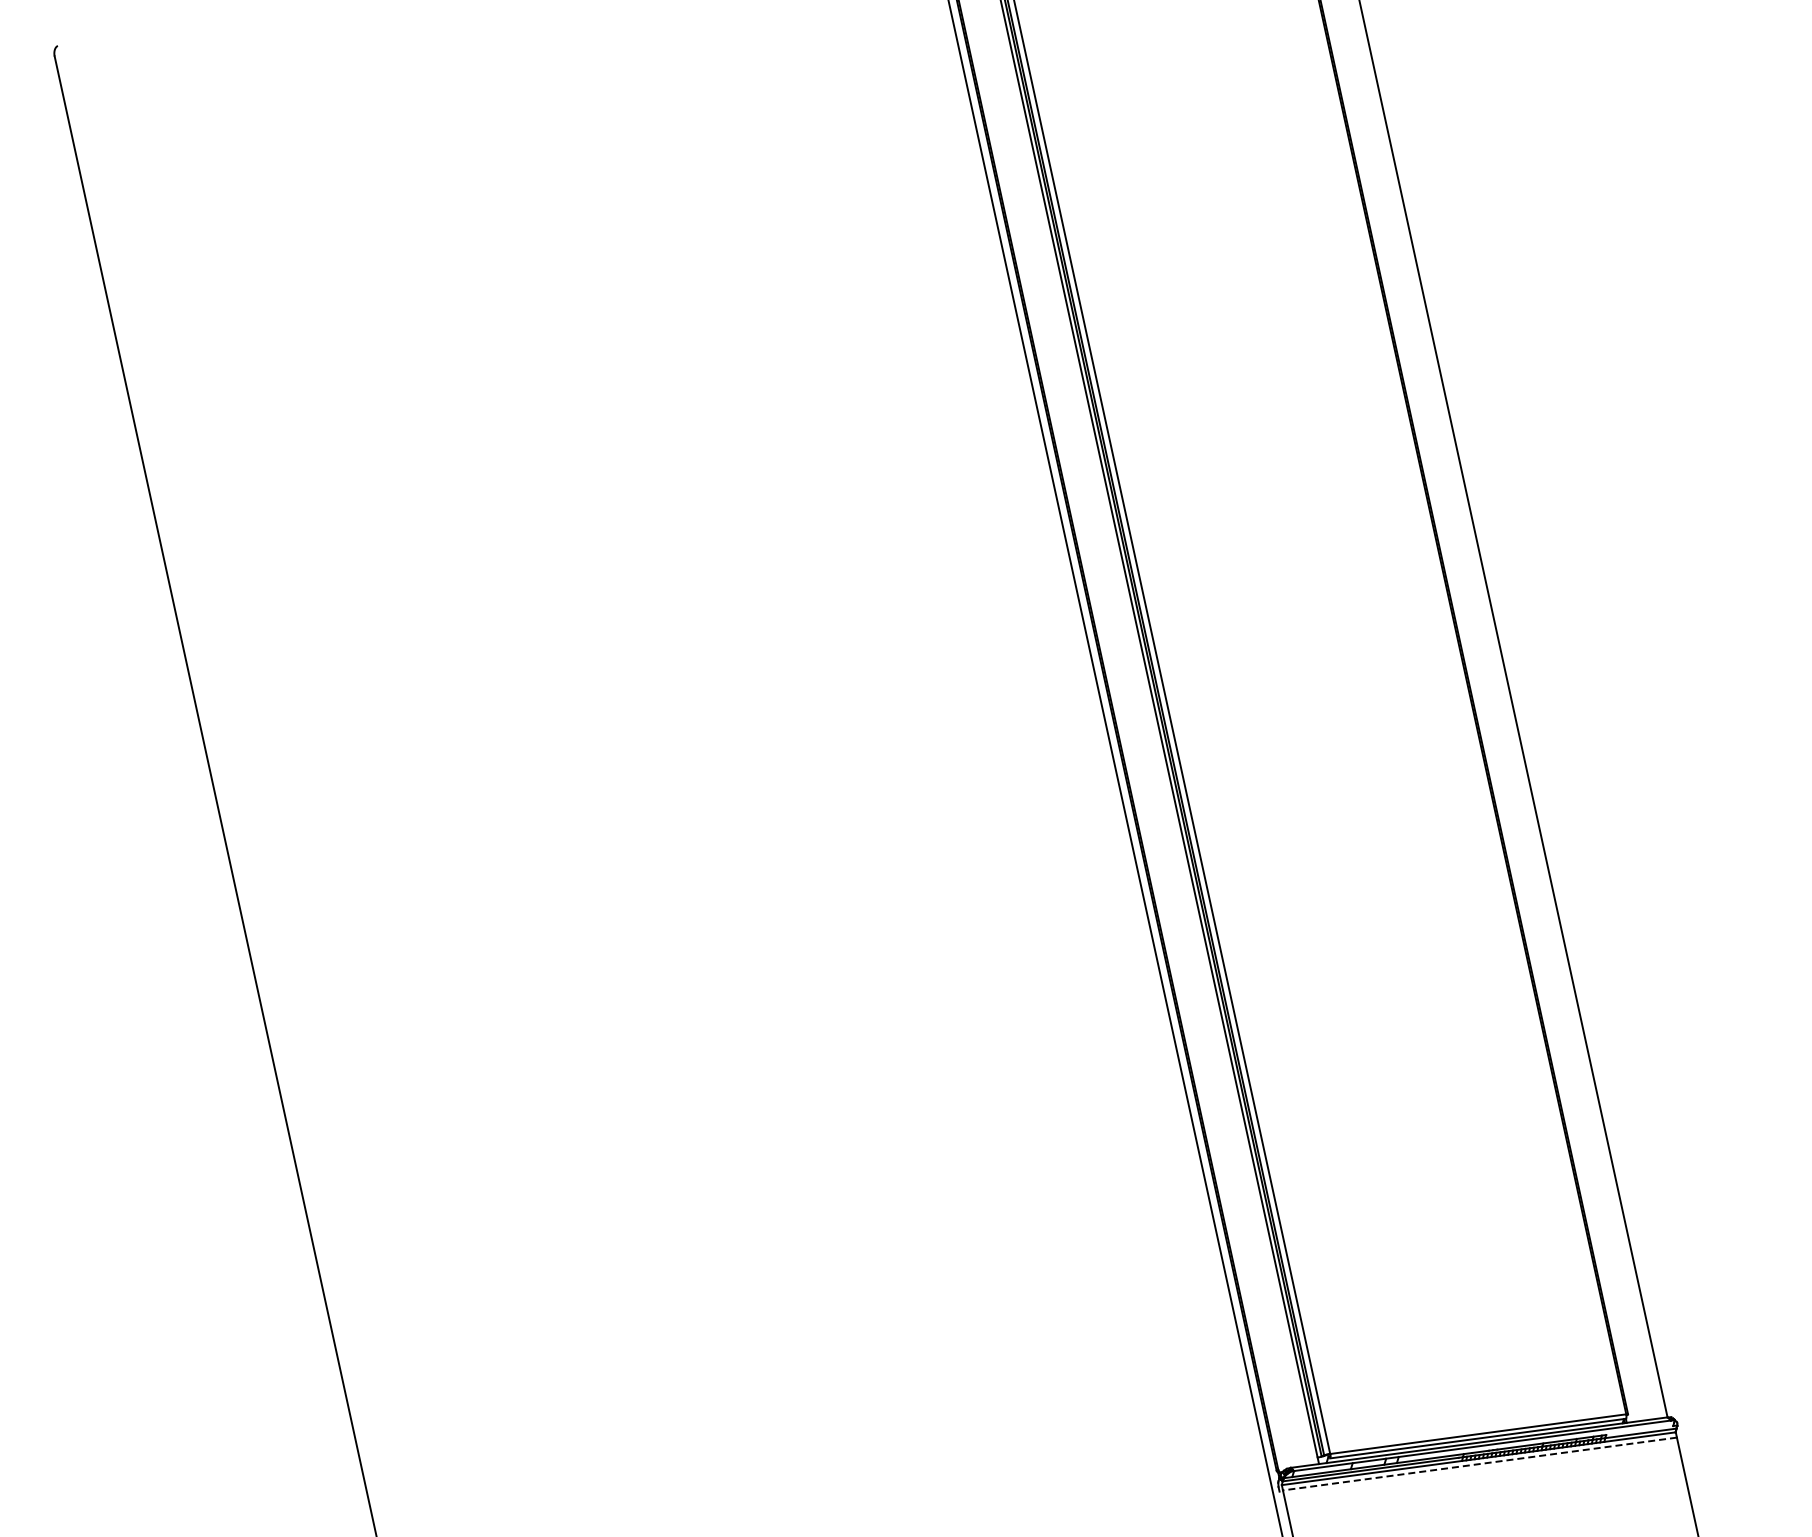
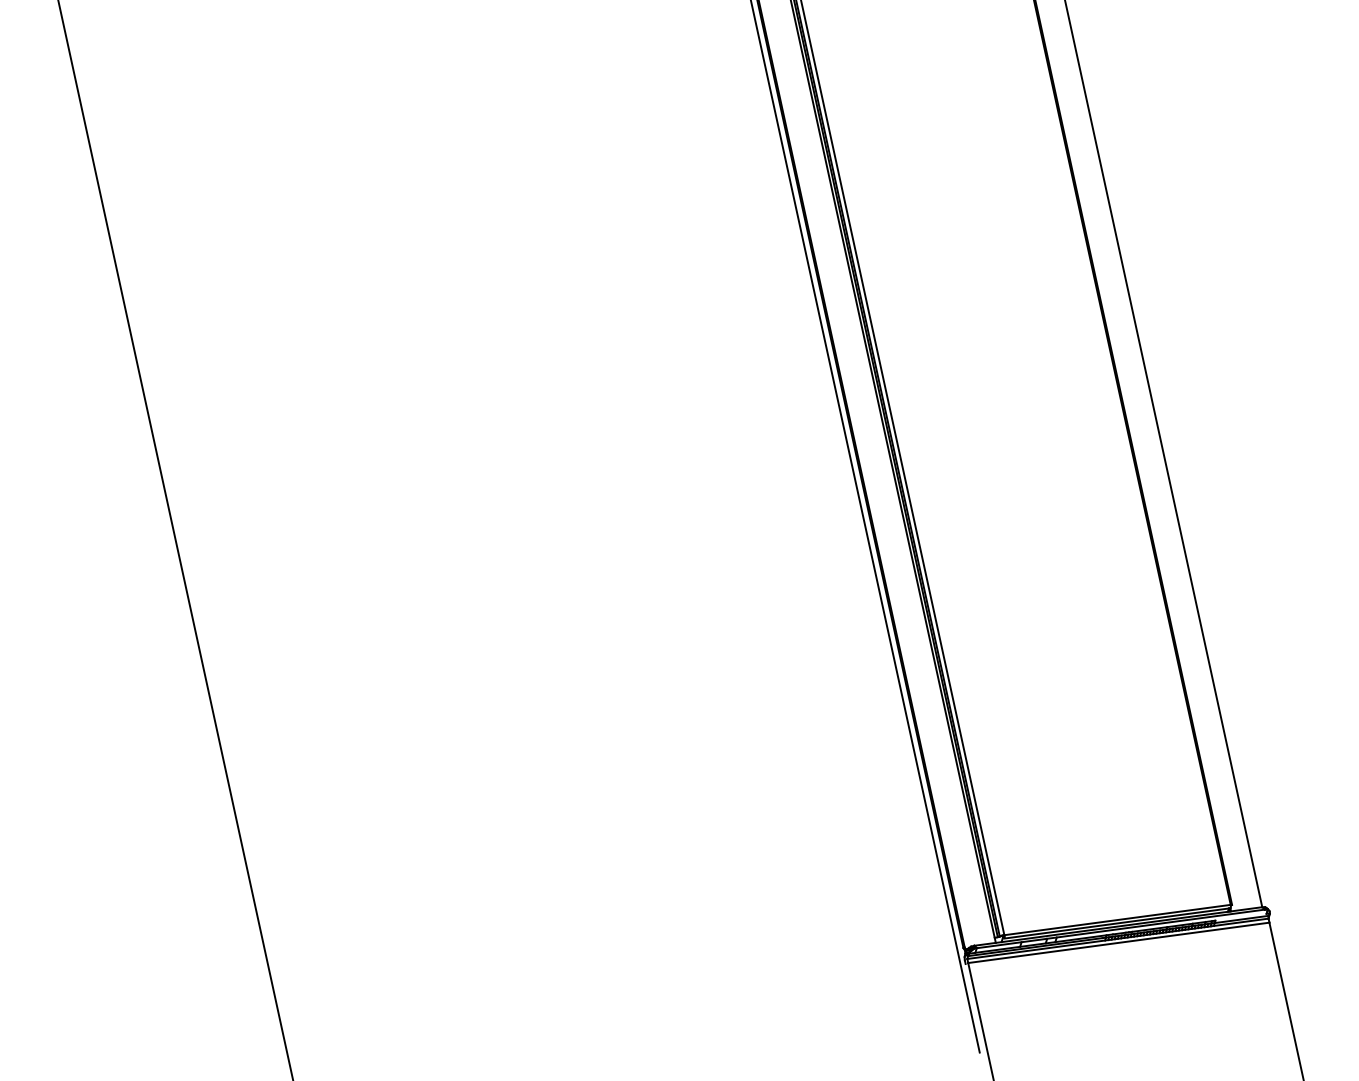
line: (1479, 1464) -> (1118, 943), dashed -> solid

